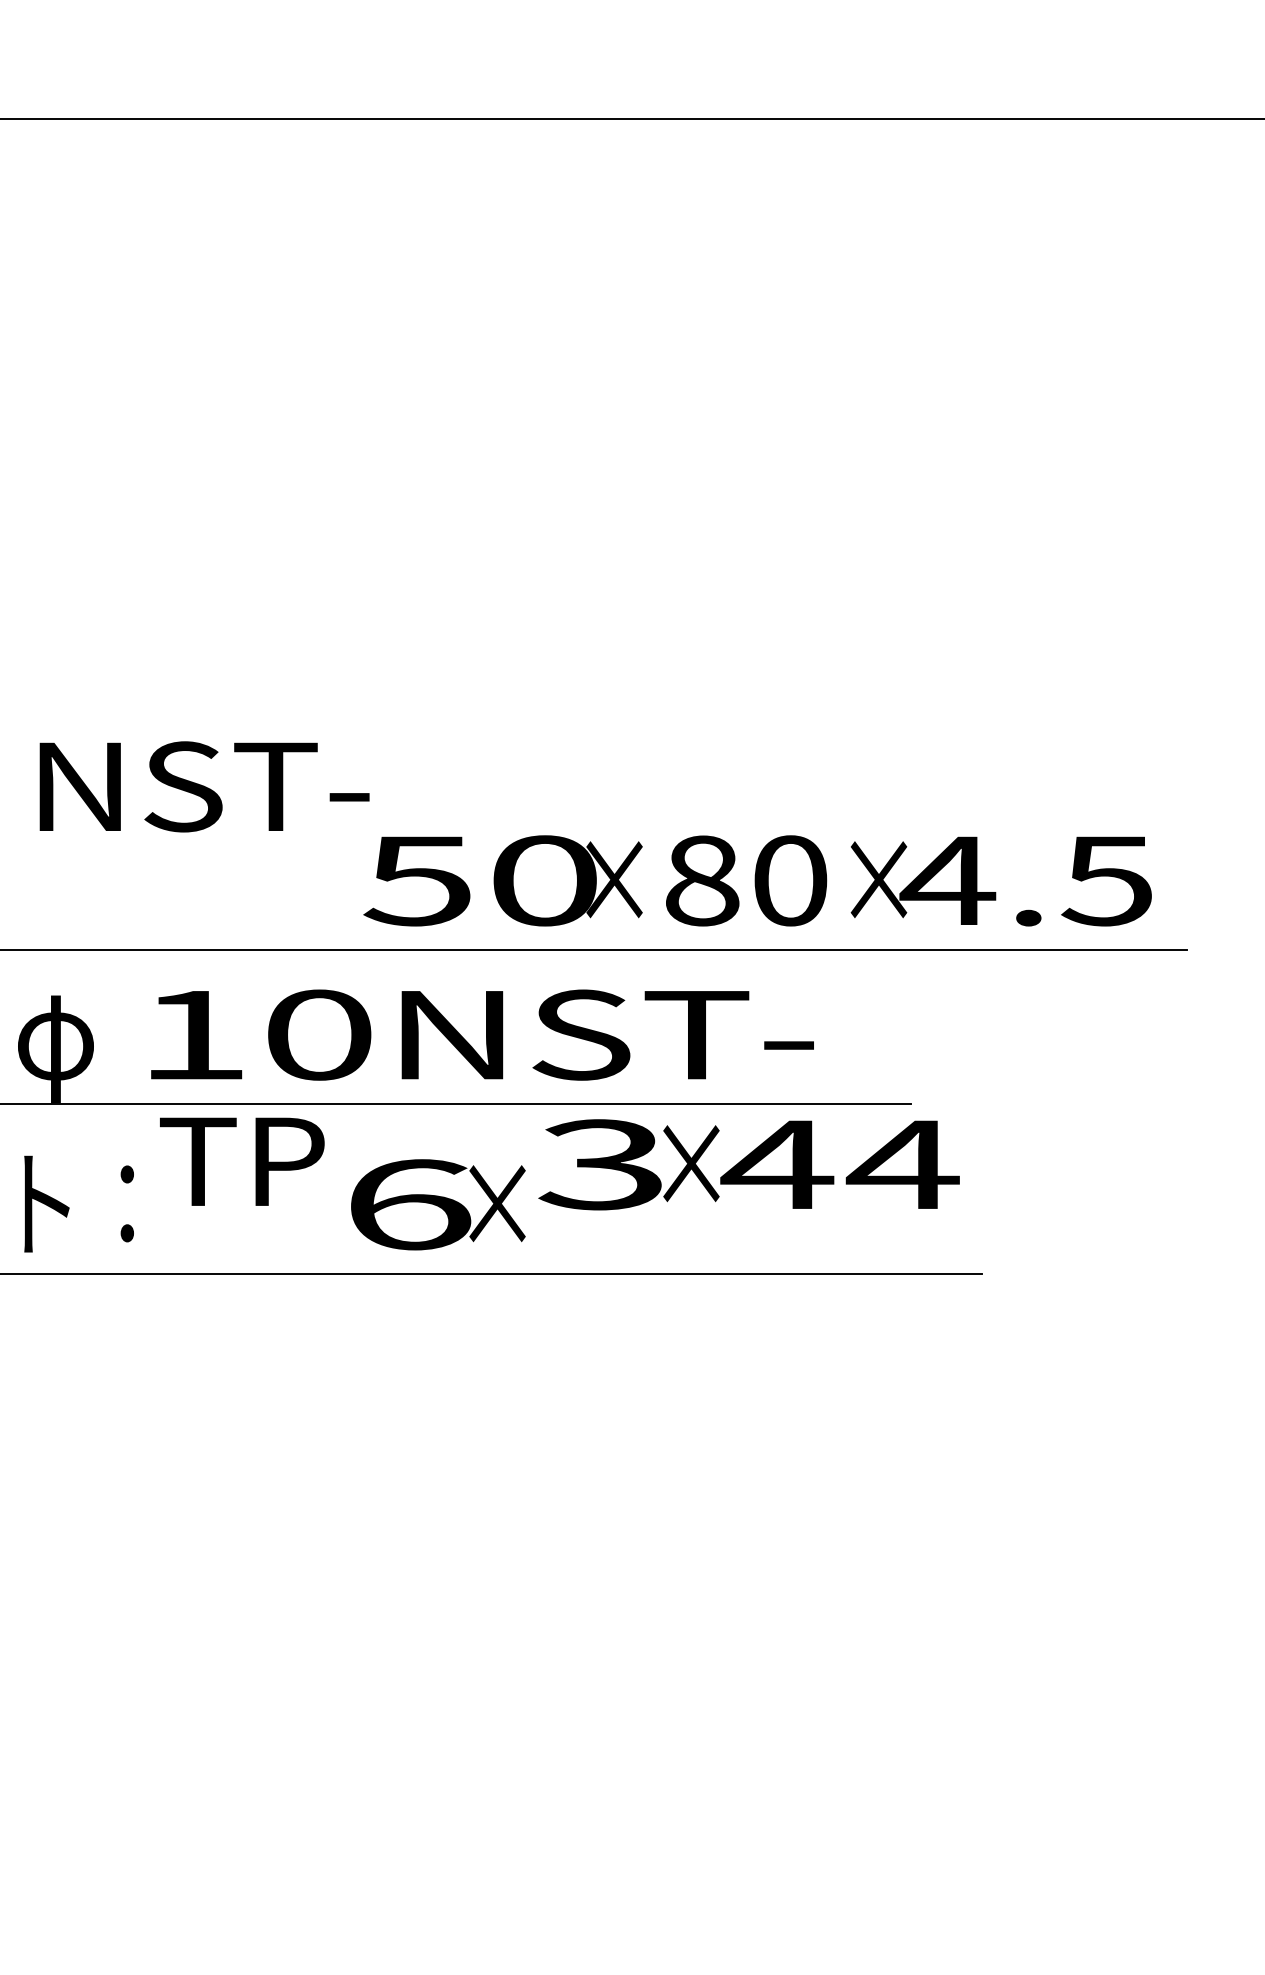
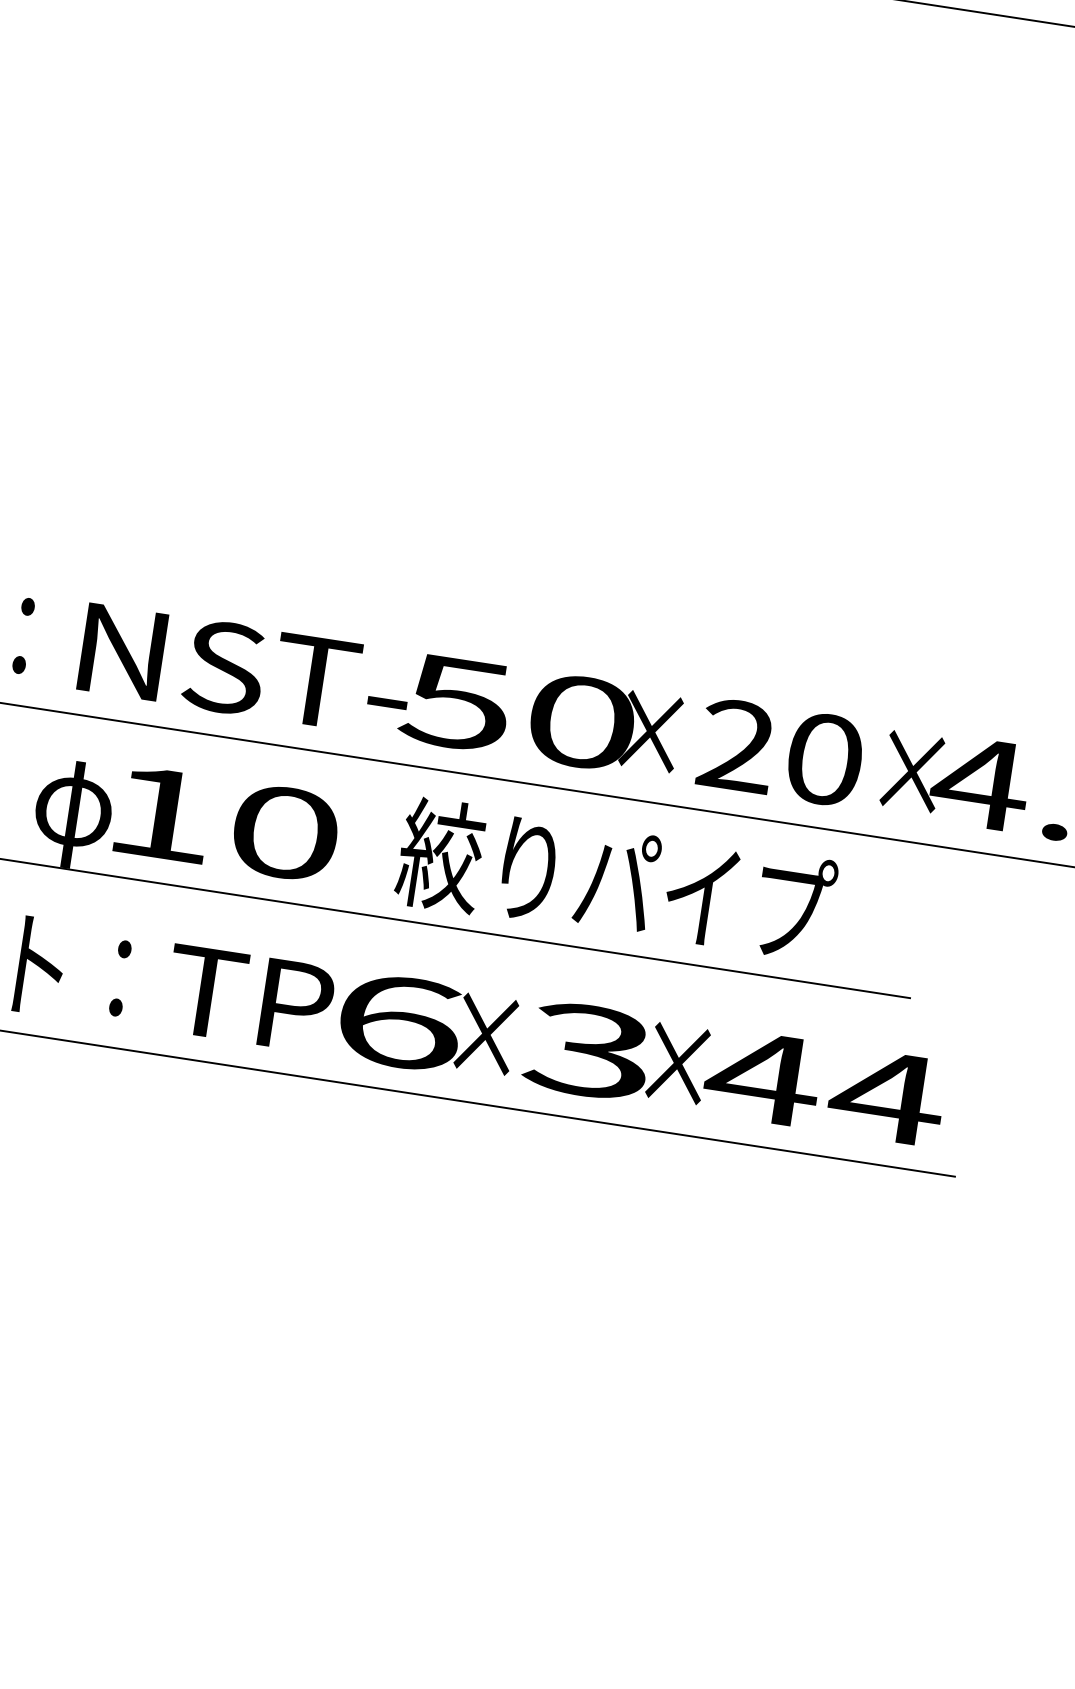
text: (204, 786) -> (245, 670), moved
text: (702, 880) -> (737, 745), 80 -> 20
text: (602, 1033) -> (615, 881), NST- -> 絞りパイプ
text: (261, 1034) -> (228, 823), moved
text: (242, 1161) -> (249, 998), moved
text: (748, 1164) -> (734, 1072), moved

